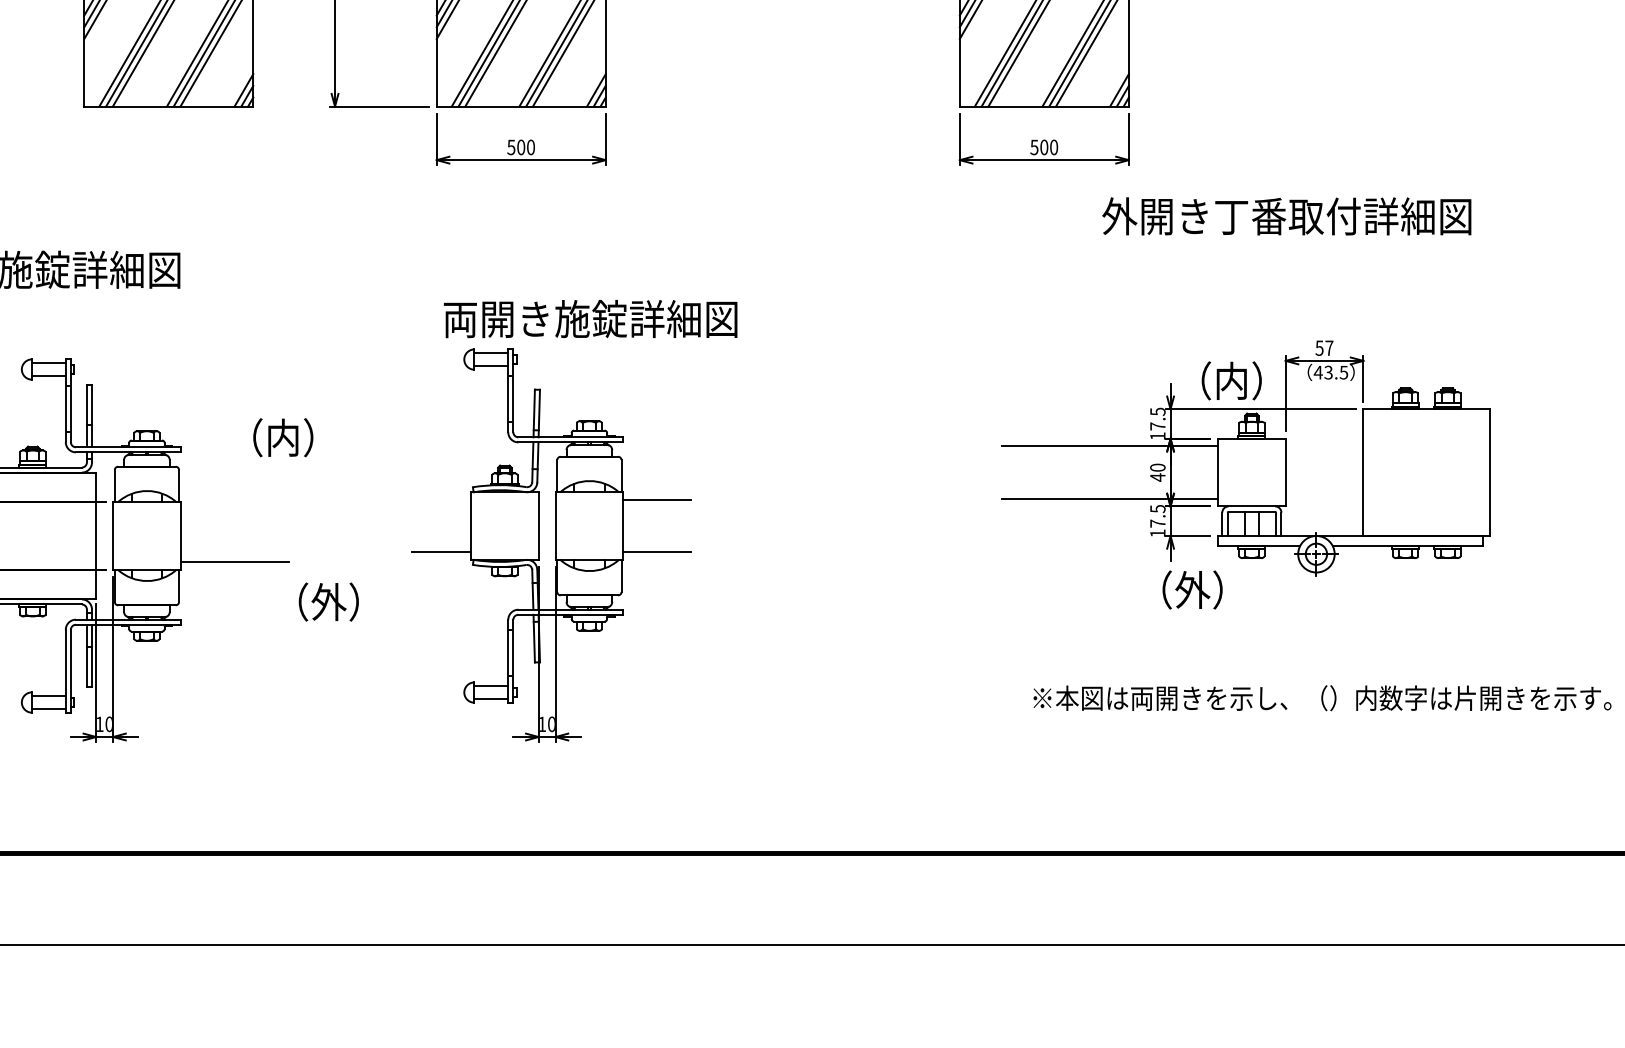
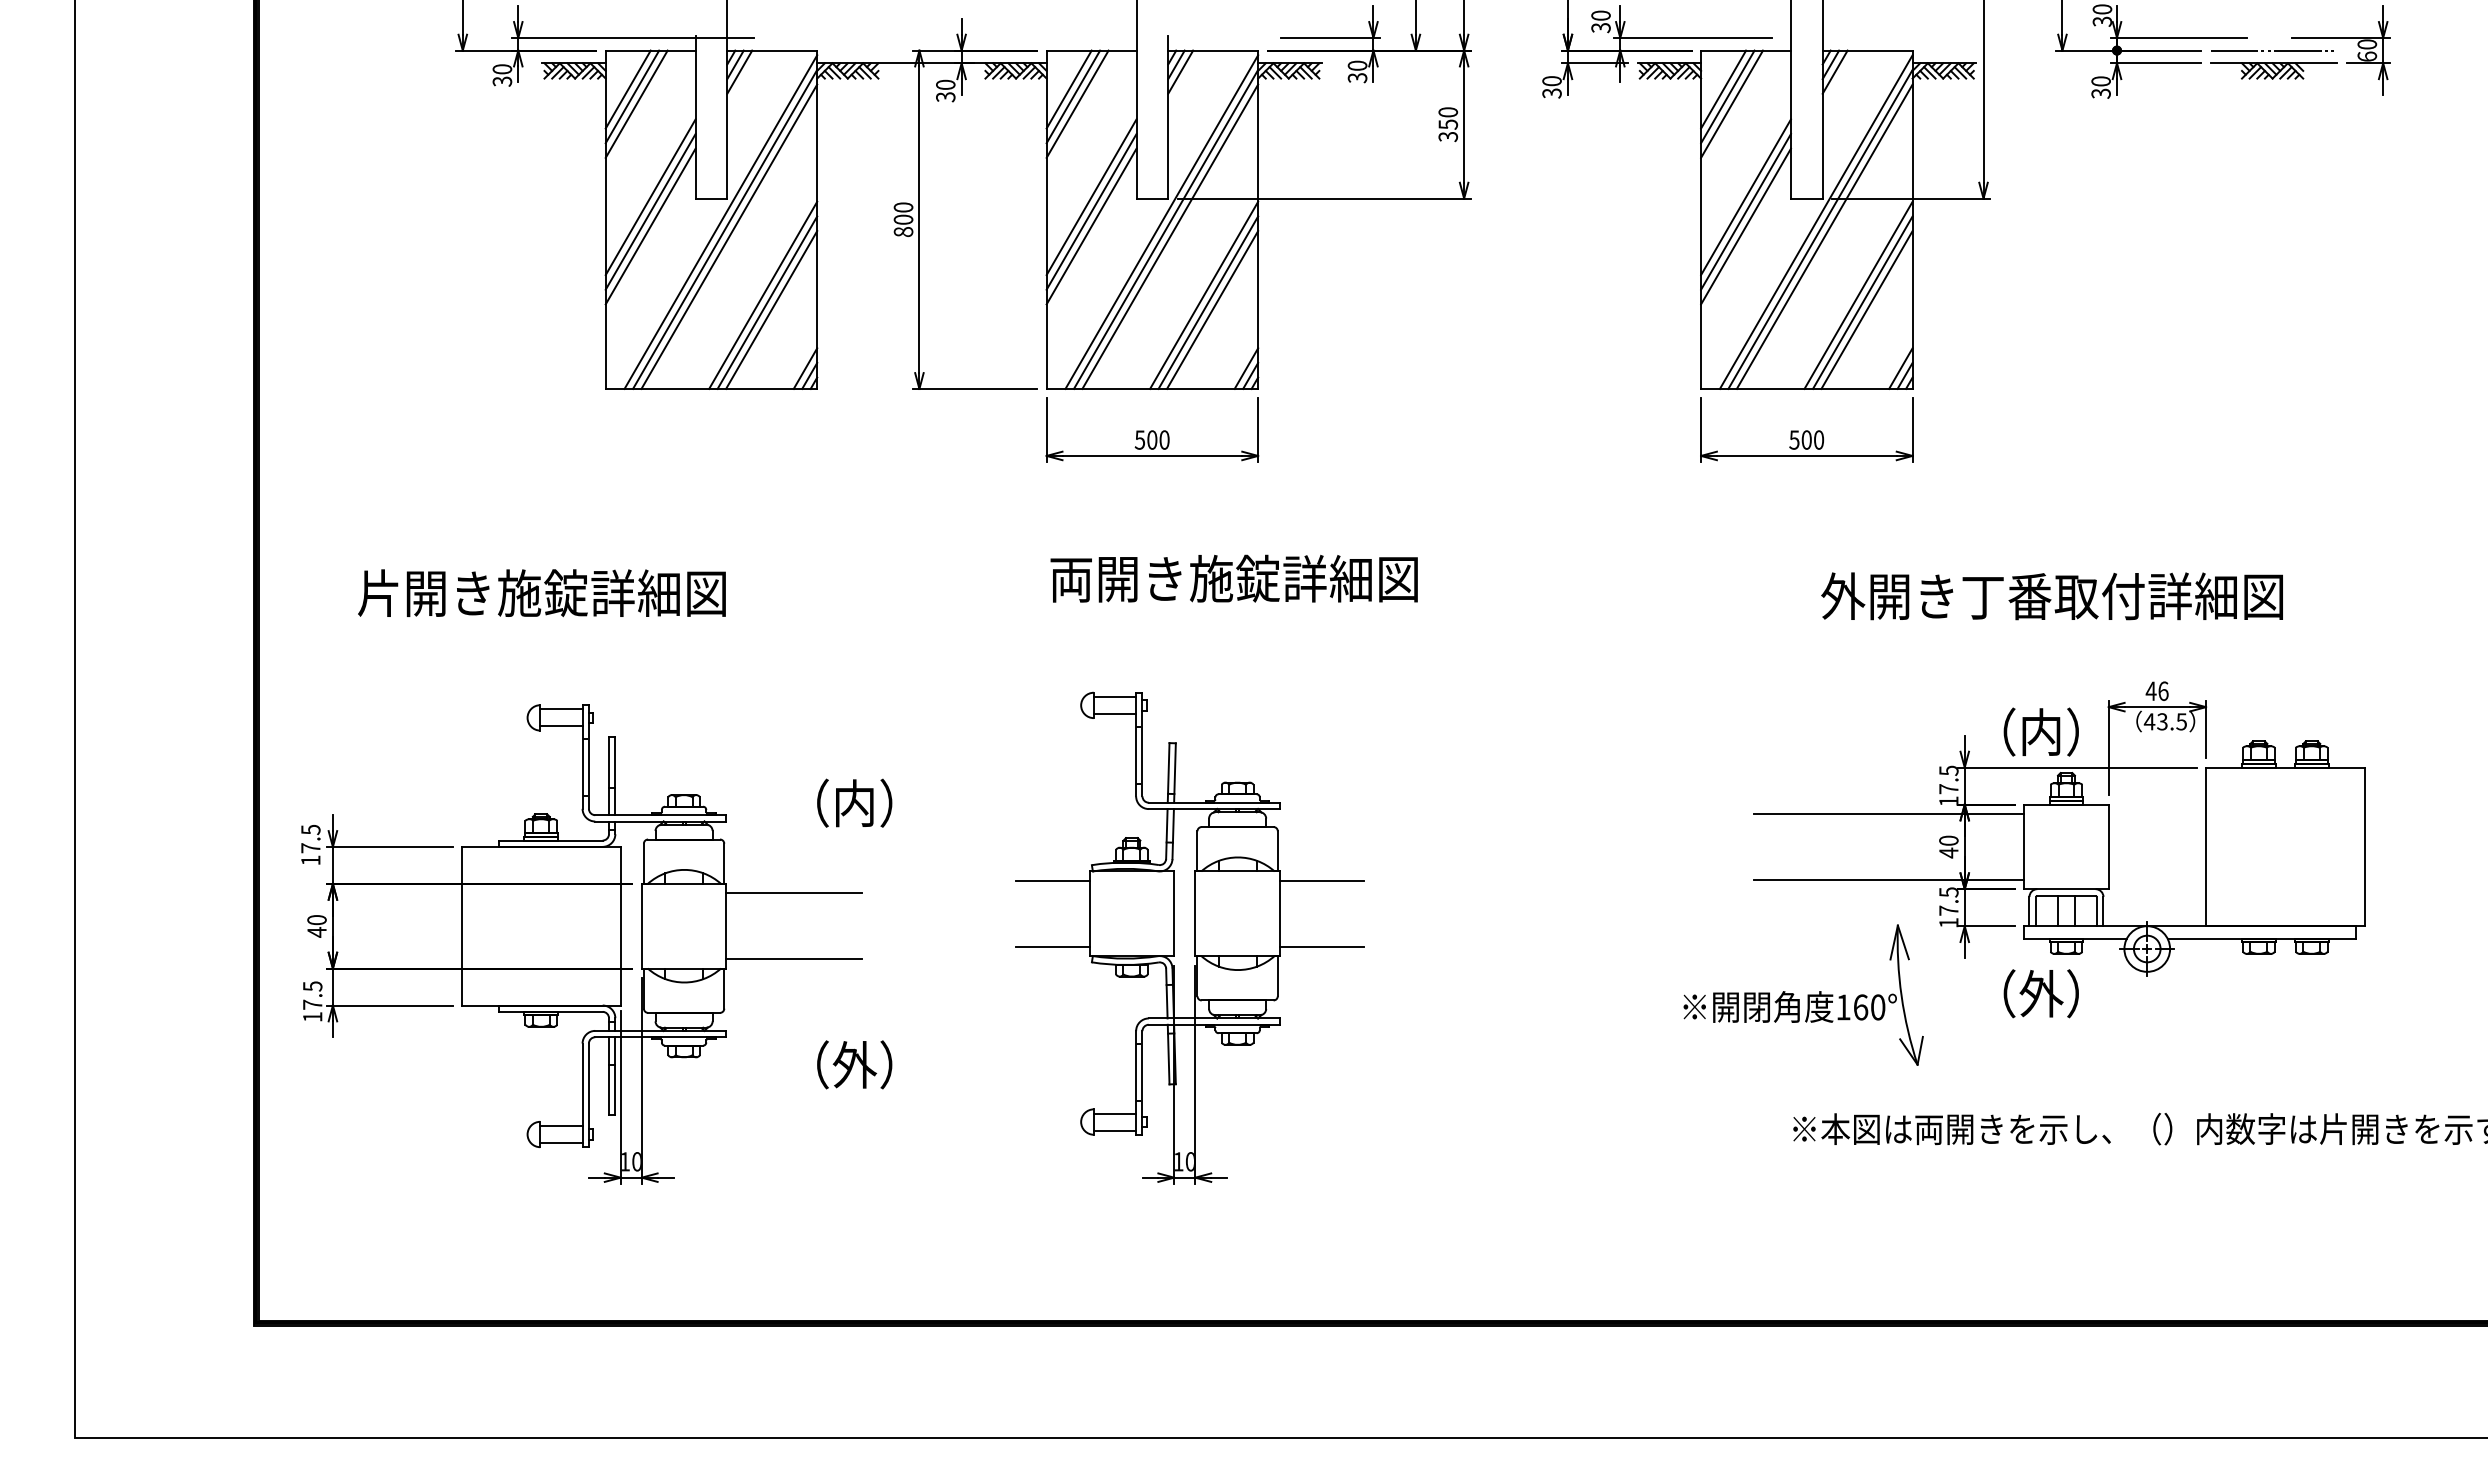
text: (1286, 216) -> (2051, 596), moved
text: (590, 318) -> (1233, 578), moved
text: (1323, 348) -> (2156, 691), 57 -> 46
line: (441, 499) -> (1052, 880), added
line: (234, 509) -> (793, 893), added
text: (1191, 589) -> (2040, 993), moved
part: (1041, 590) -> (1803, 994), added
text: (328, 601) -> (854, 1064), moved

